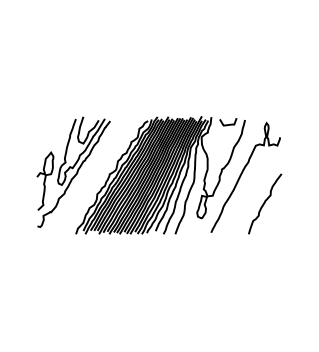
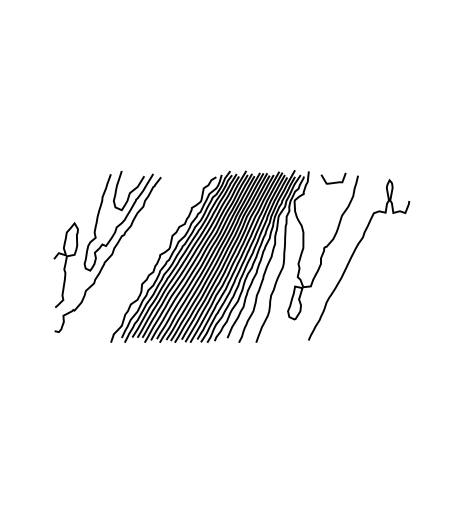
curve: (265, 203) -> (387, 297), removed

